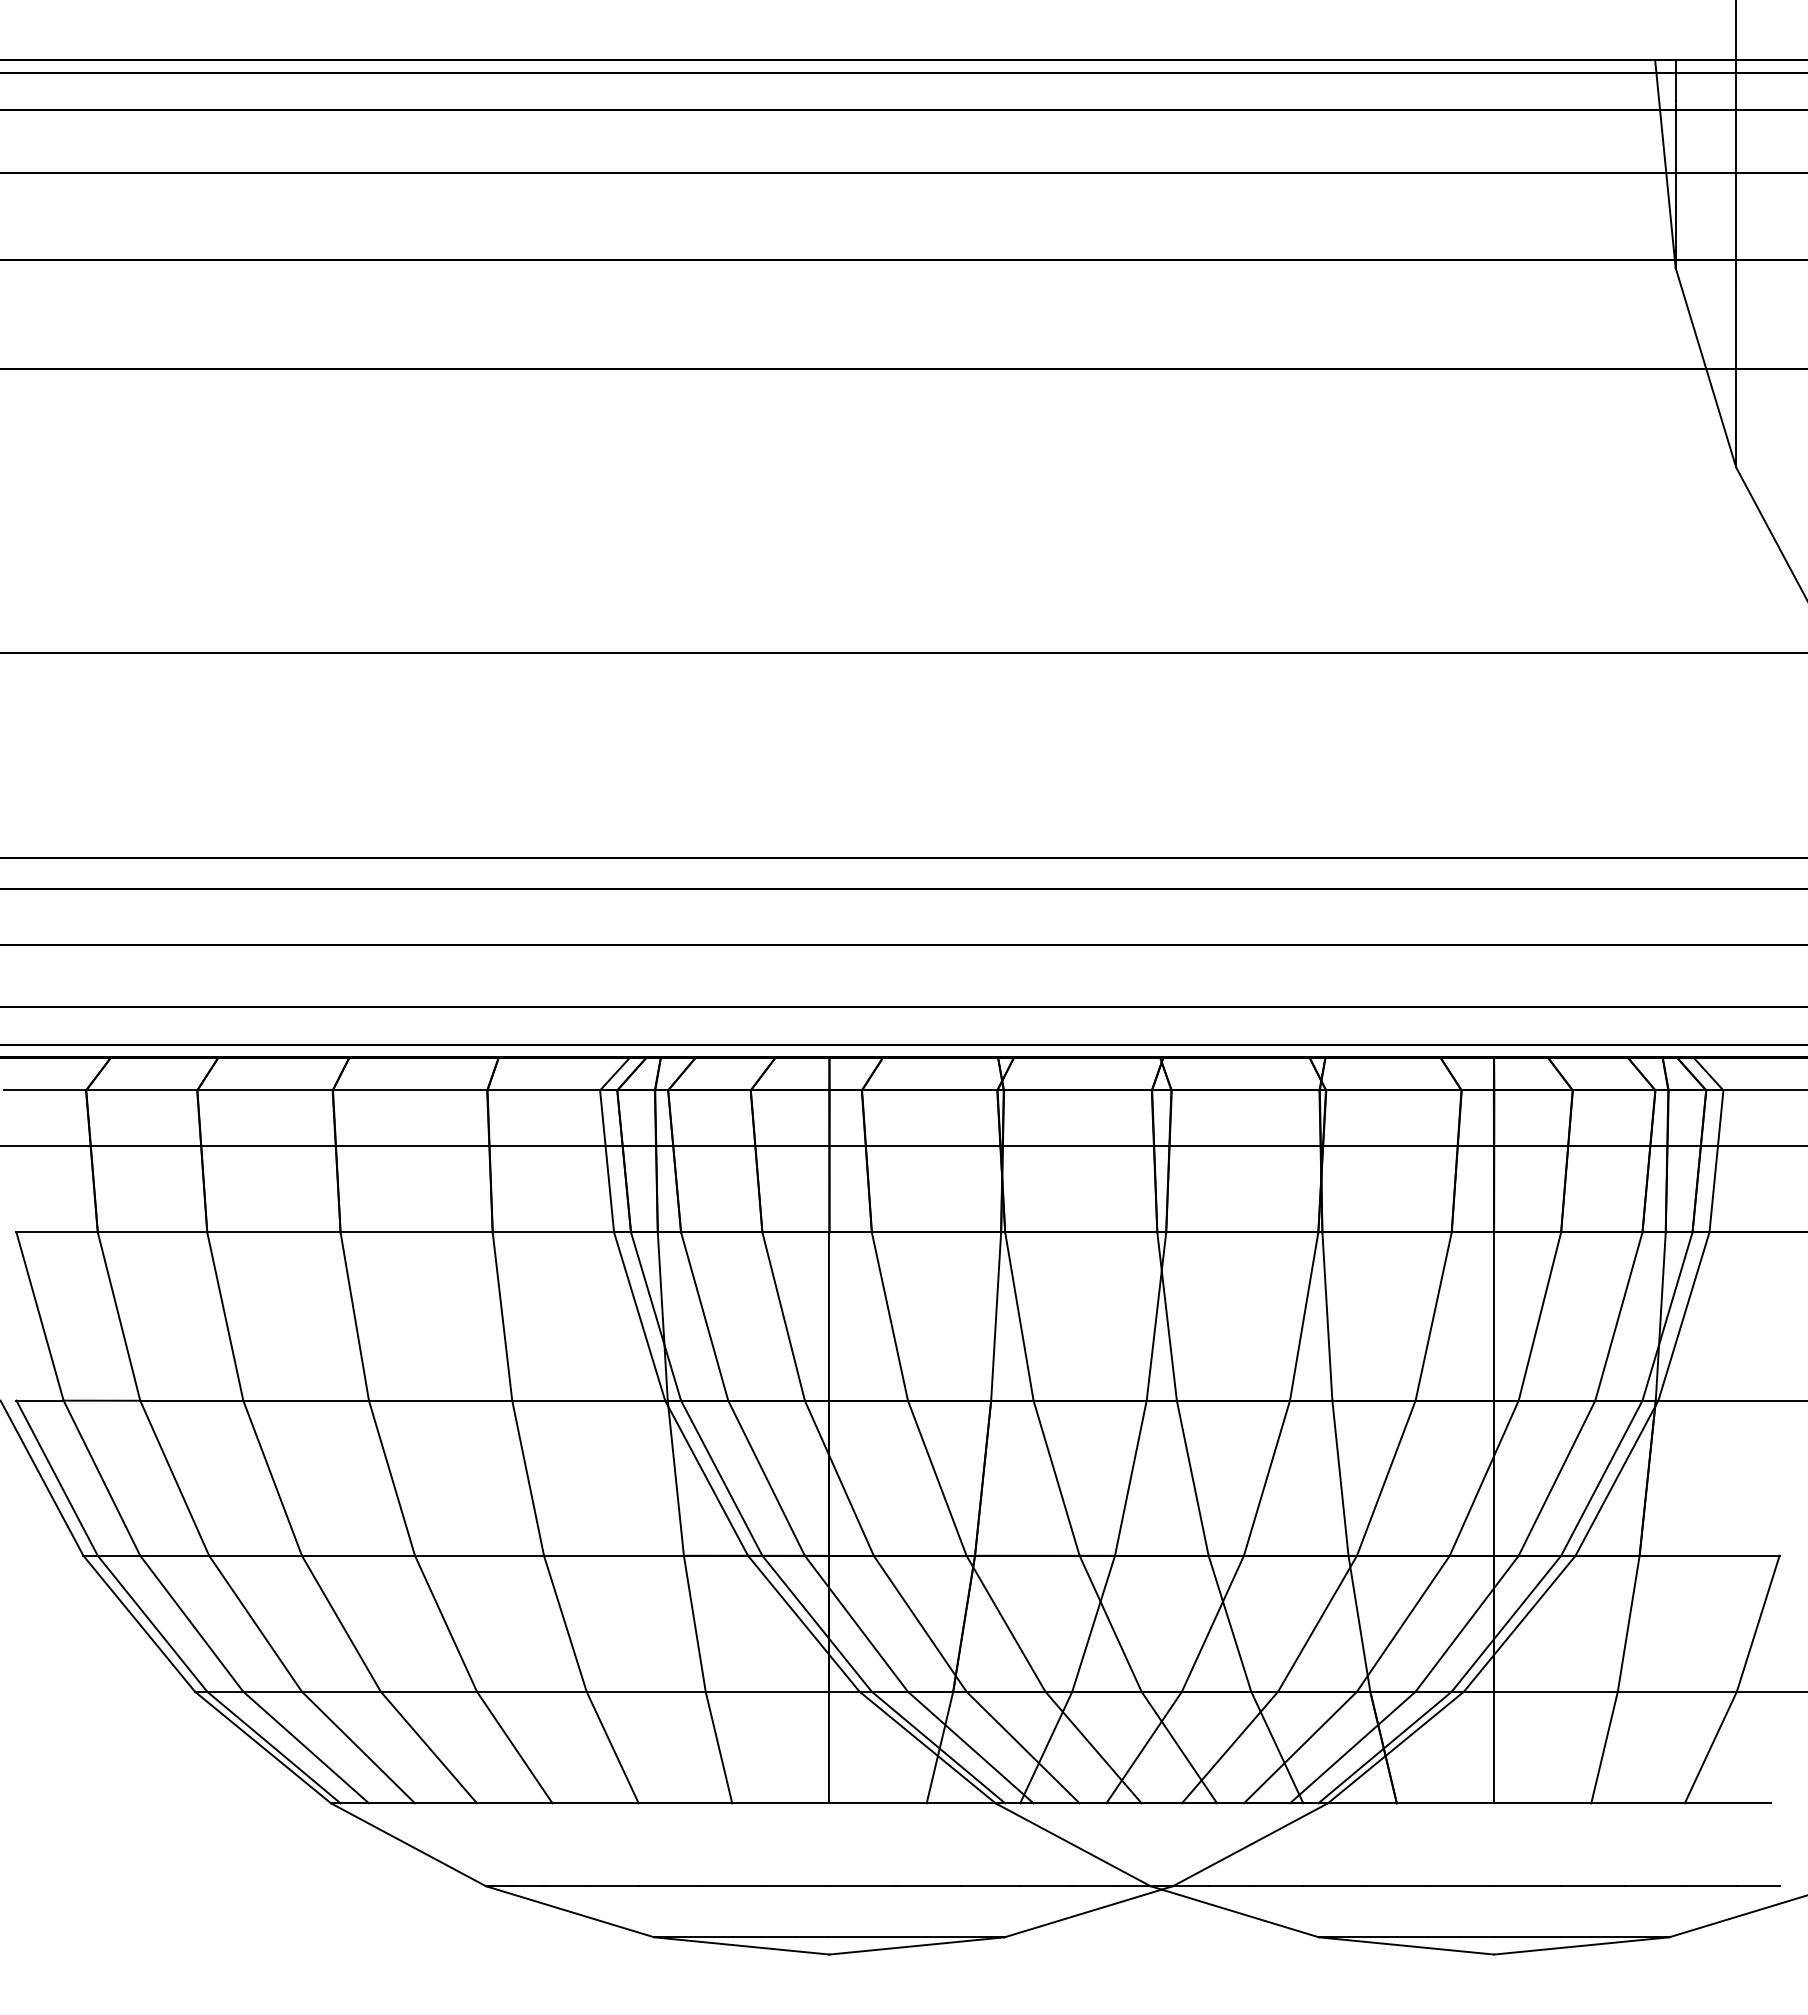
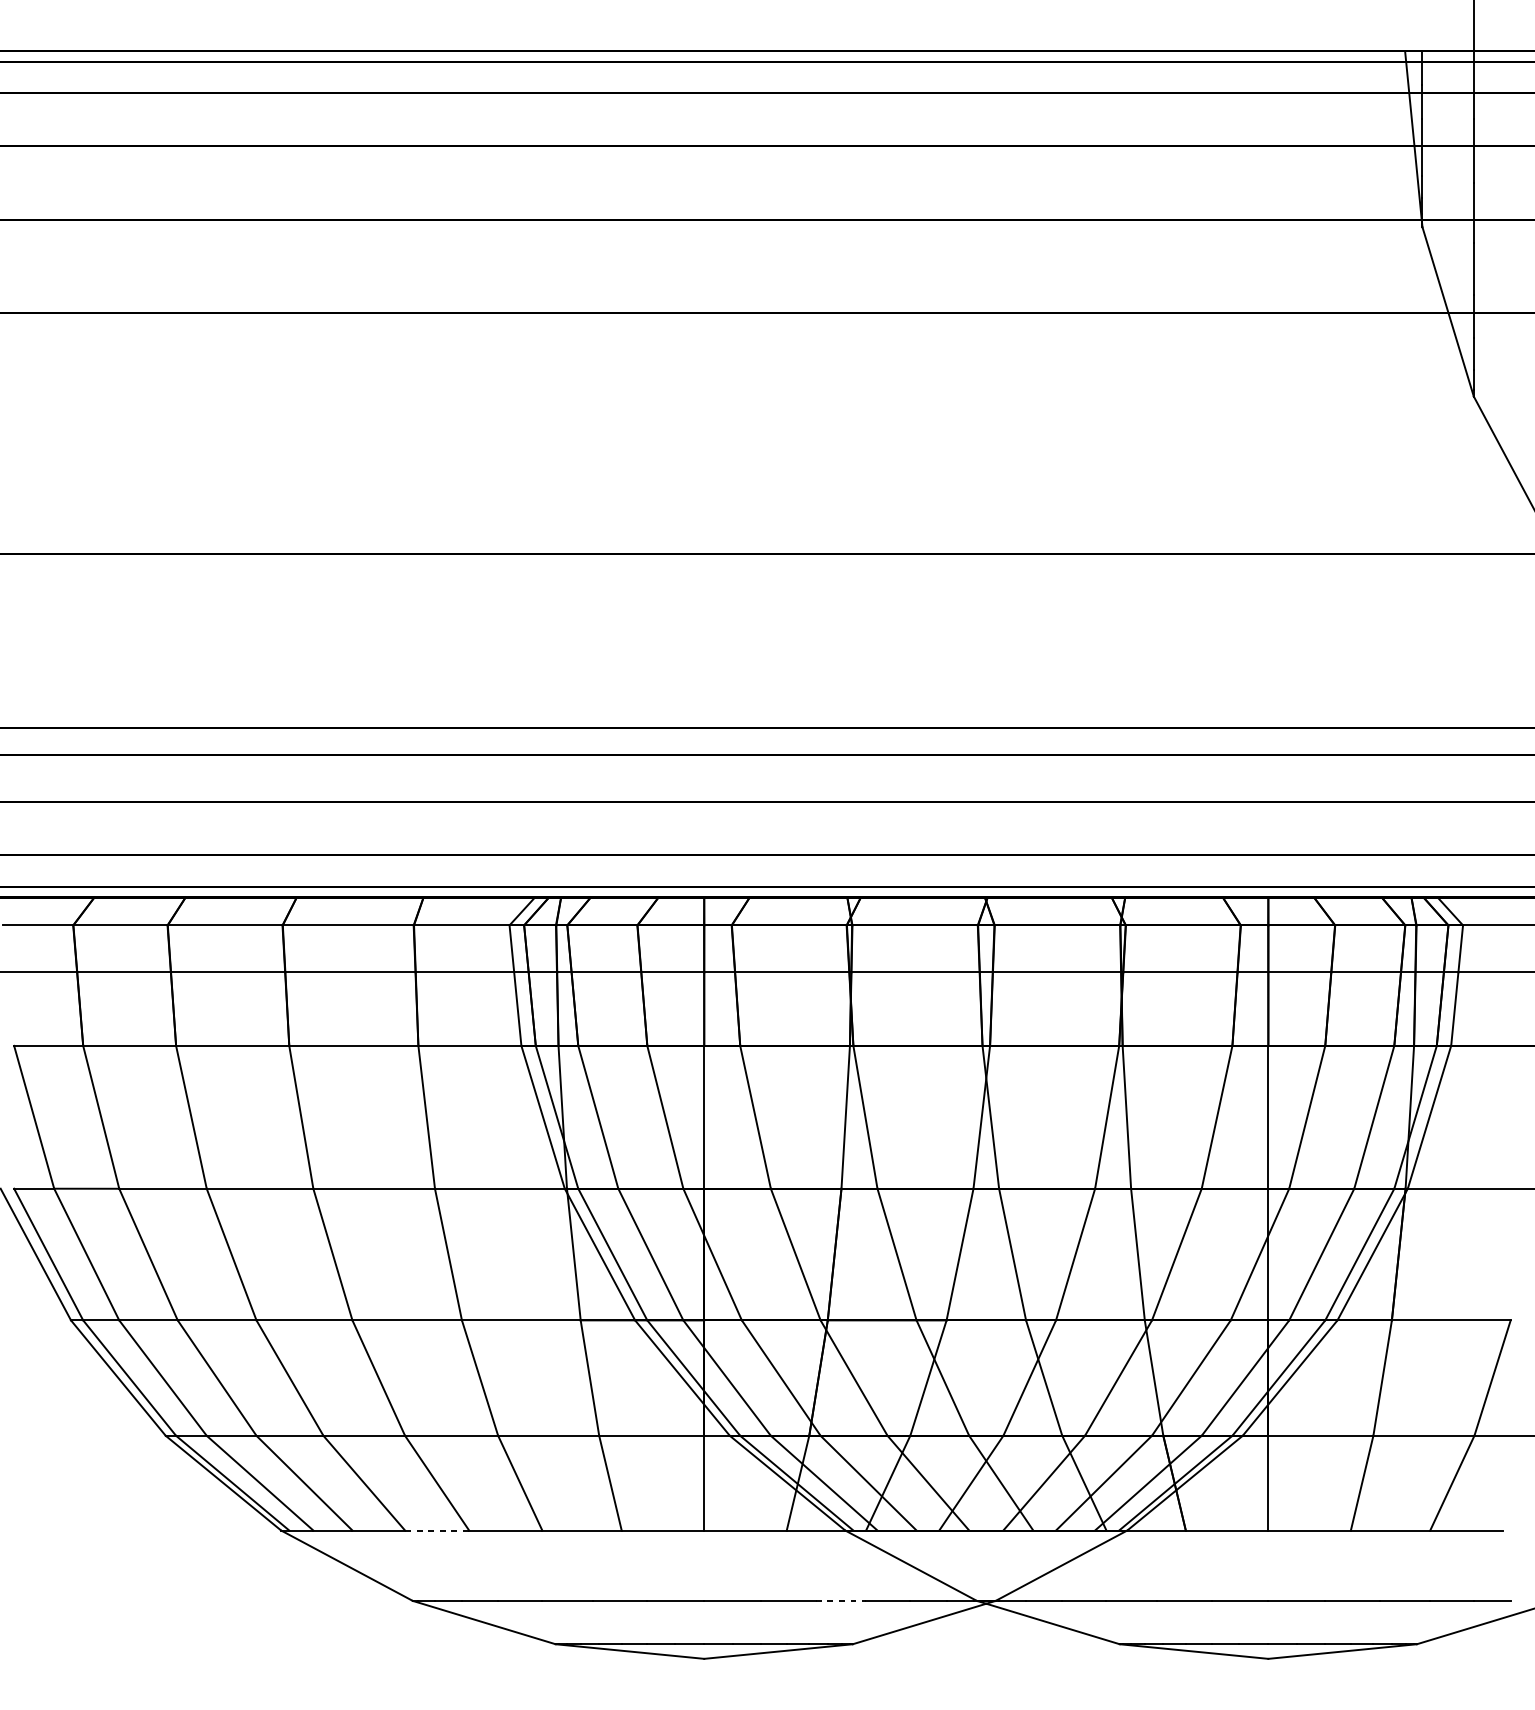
line: (514, 1803) -> (436, 1530), solid -> dashed
line: (990, 1886) -> (840, 1601), solid -> dashed

